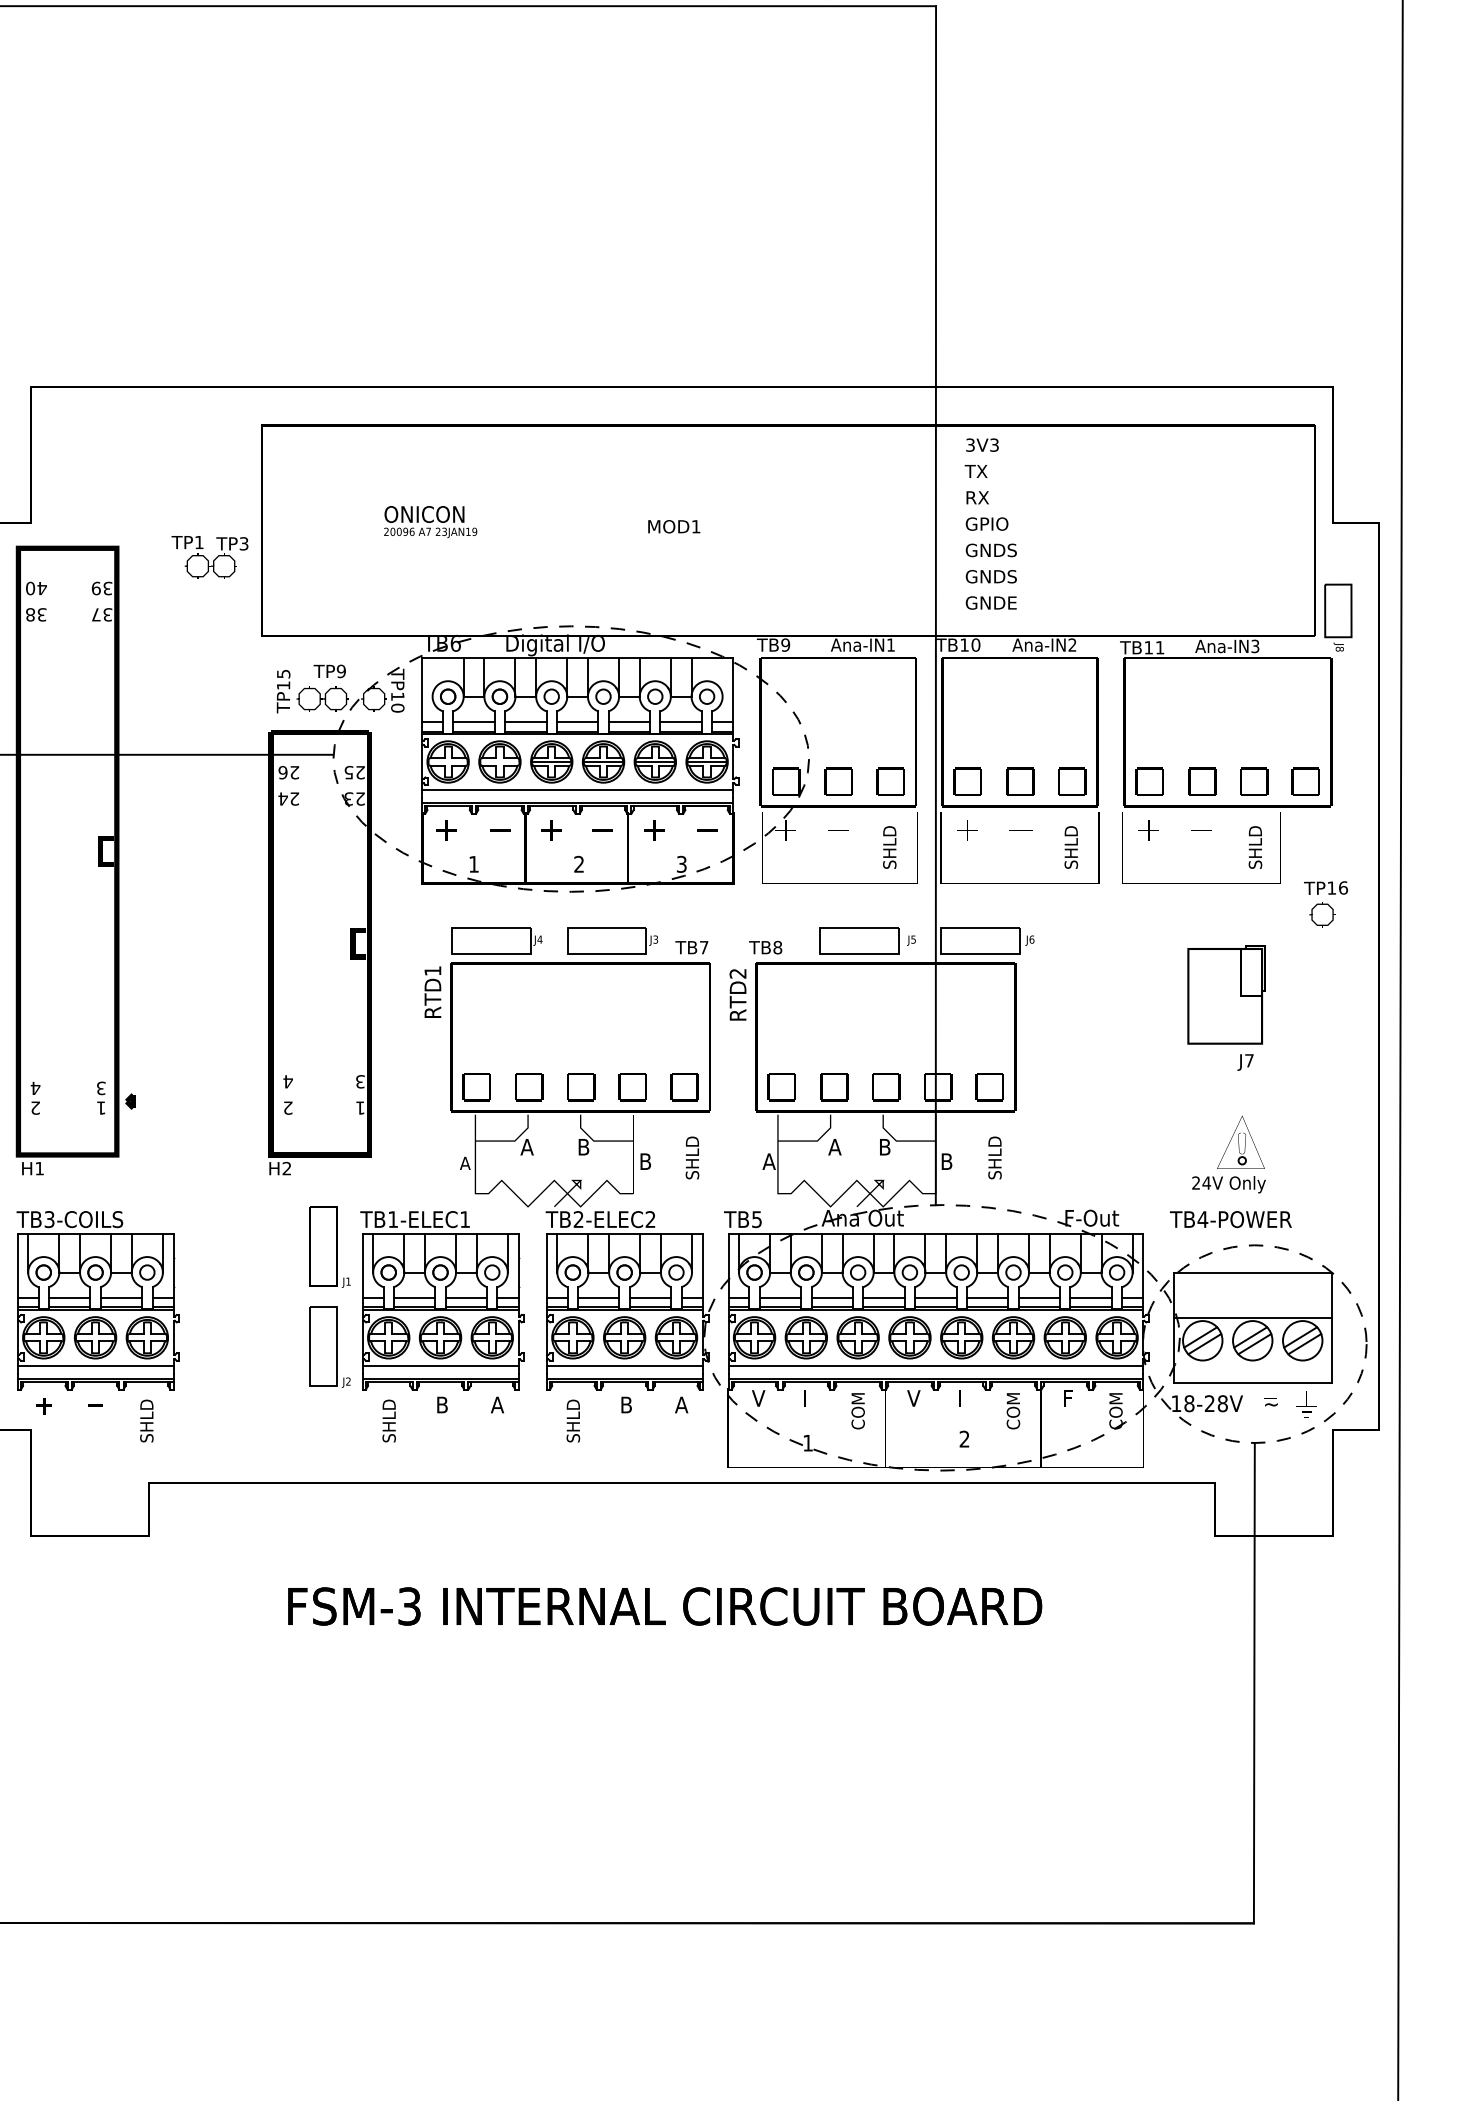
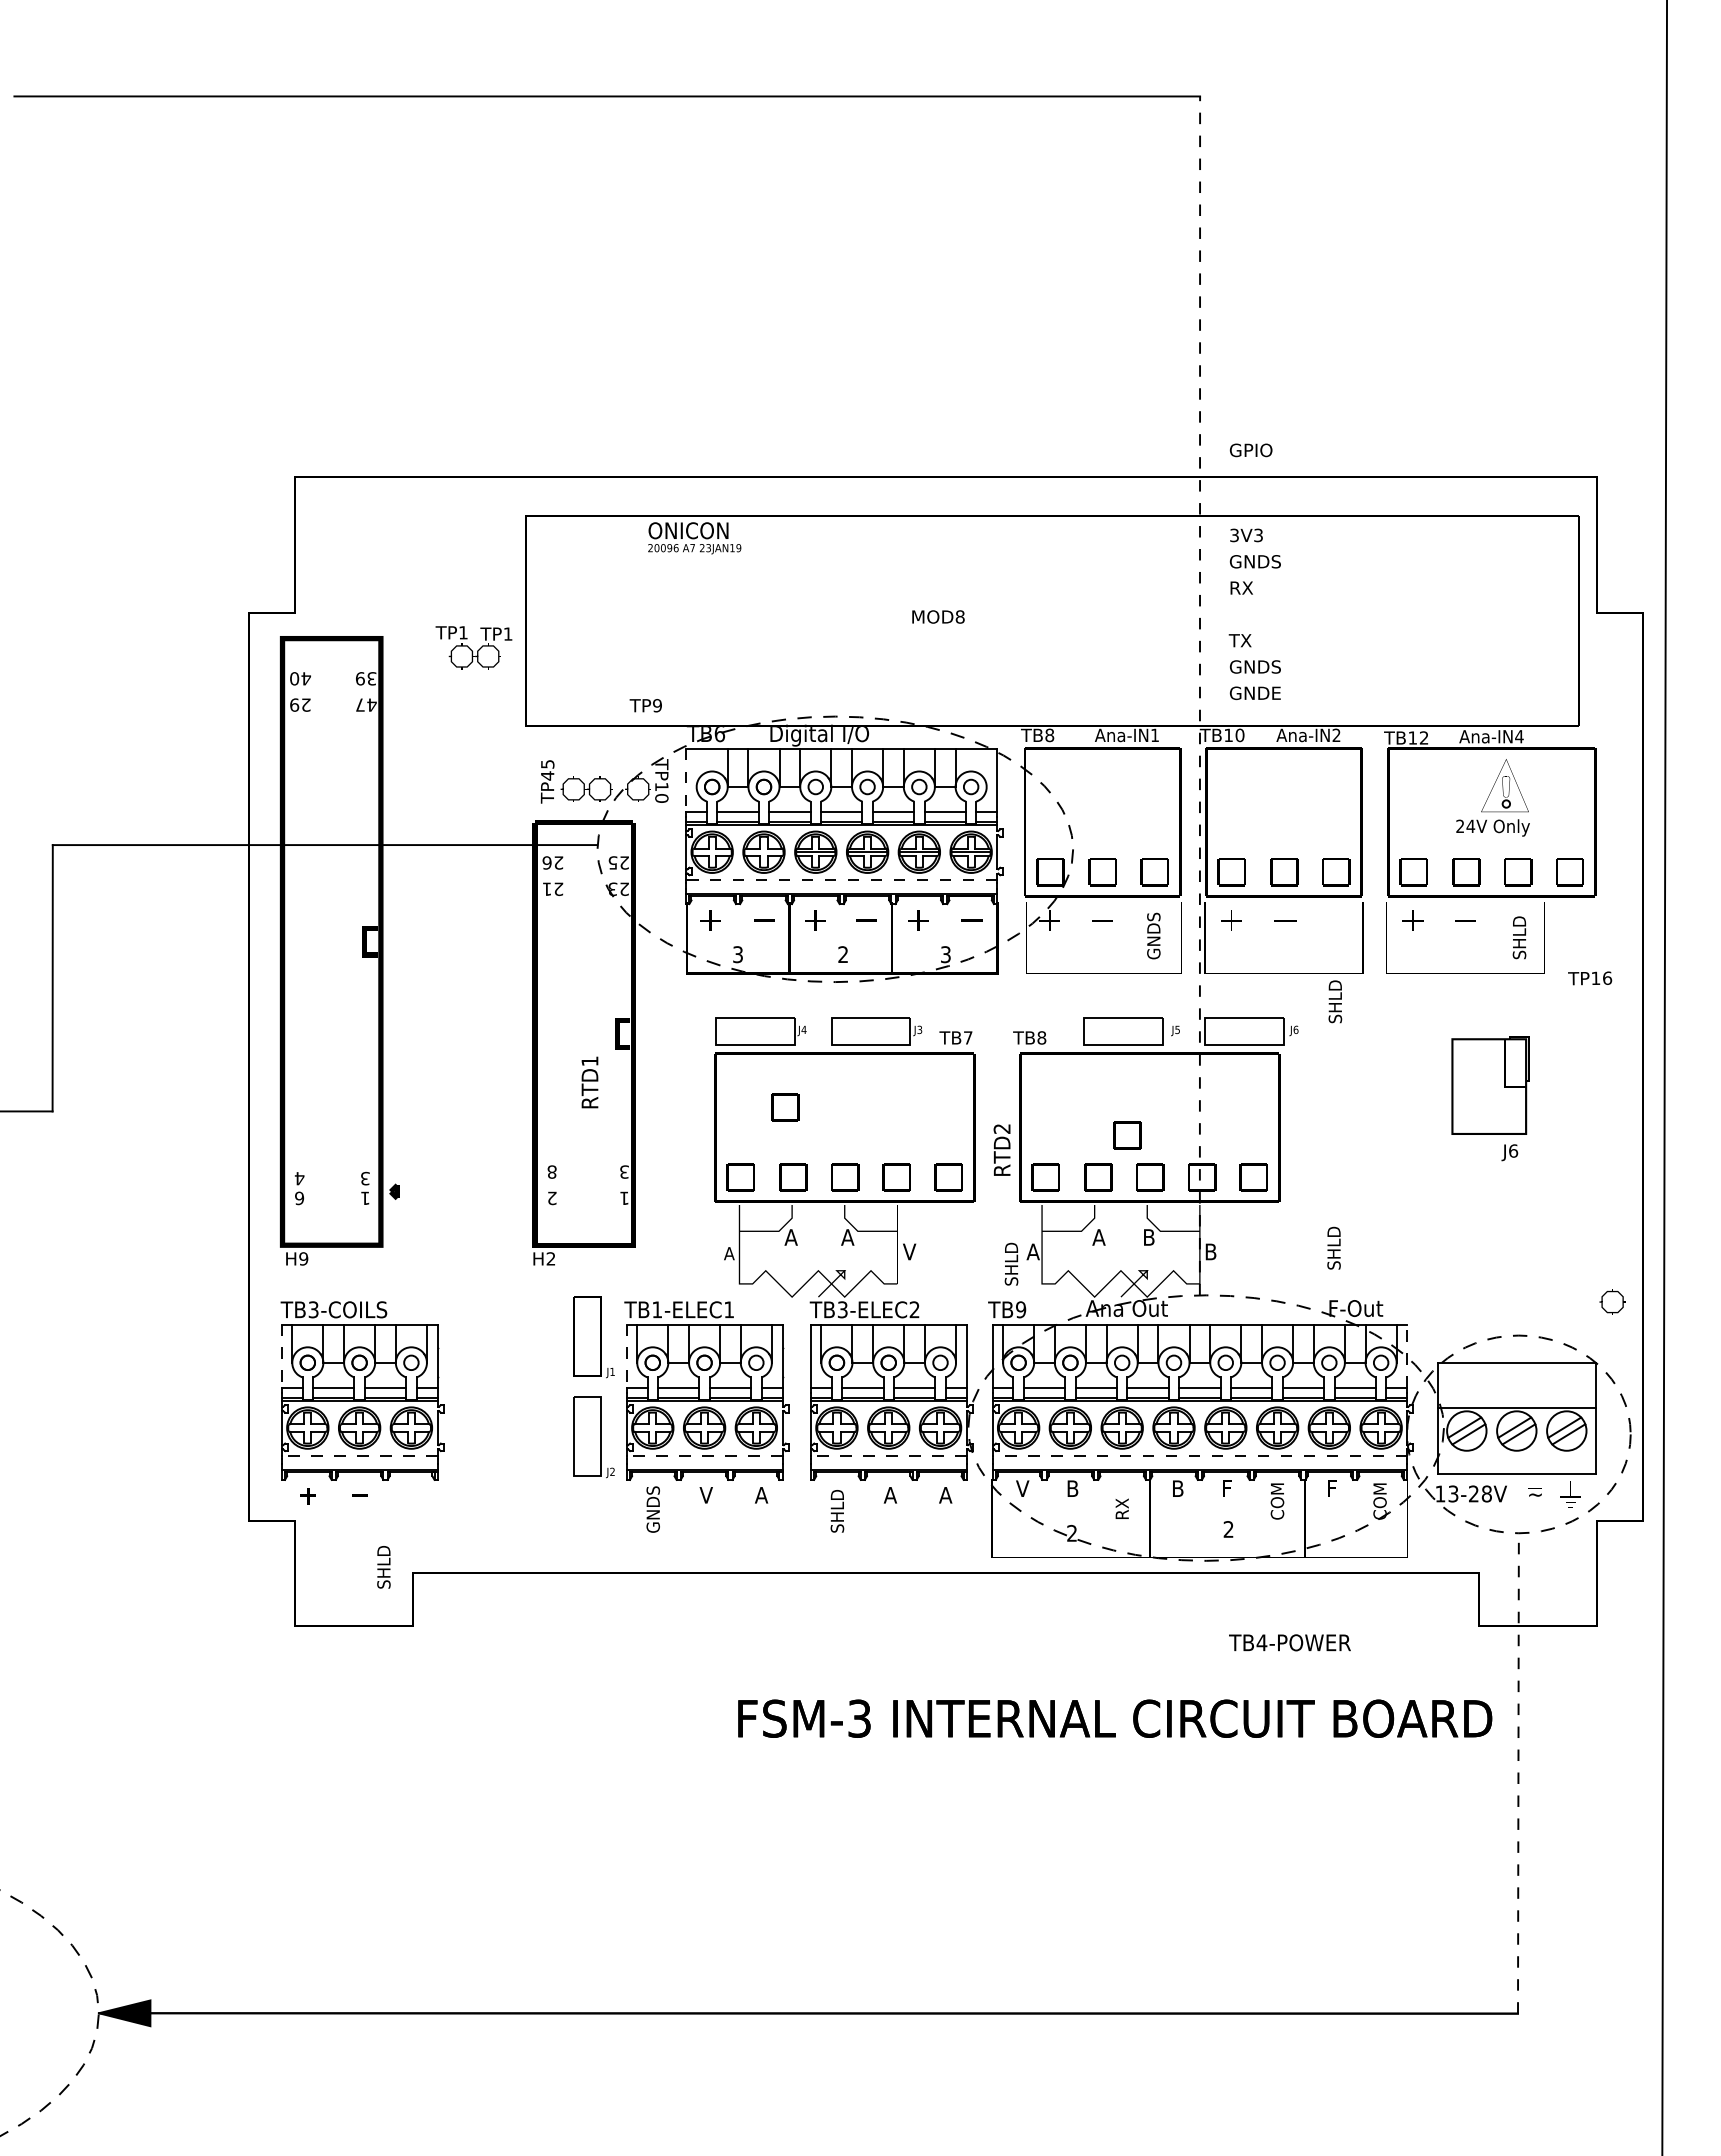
text: (990, 471) -> (1254, 561), TX -> GNDS
text: (430, 522) -> (694, 538), moved
text: (986, 524) -> (1250, 450), moved
text: (695, 526) -> (959, 616), MOD1 -> MOD8
text: (243, 543) -> (507, 633), TP3 -> TP1
text: (990, 550) -> (1254, 640), GNDS -> TX
line: (935, 605) -> (1199, 695), solid -> dashed
text: (36, 614) -> (300, 704), 38 -> 29
text: (107, 614) -> (371, 704), 37 -> 47
part: (1338, 617) -> (1602, 707), removed
text: (785, 645) -> (1049, 735), TB9 -> TB8
text: (1255, 646) -> (1519, 736), Ana-IN3 -> Ana-IN4
text: (1159, 647) -> (1423, 737), TB11 -> TB12
text: (329, 671) -> (645, 705), moved
text: (283, 685) -> (547, 775), TP15 -> TP45
line: (422, 690) -> (686, 780), solid -> dashed
line: (577, 790) -> (841, 880), solid -> dashed
text: (282, 798) -> (546, 888), 24 -> 21
text: (889, 845) -> (1153, 935), SHLD -> GNDS
text: (1071, 847) -> (1335, 1001), moved
text: (473, 864) -> (737, 954), 1 -> 3
part: (1322, 914) -> (1612, 1301), moved
text: (432, 992) -> (589, 1082), moved
text: (737, 994) -> (1001, 1149), moved
part: (521, 1017) -> (785, 1107), added
part: (863, 1045) -> (1127, 1135), added
text: (1249, 1060) -> (1513, 1150), J7 -> J6
text: (287, 1081) -> (551, 1171), 4 -> 8
text: (35, 1108) -> (299, 1198), 2 -> 6
text: (583, 1147) -> (847, 1237), B -> A
part: (1228, 1154) -> (1492, 797), moved
text: (692, 1157) -> (1011, 1263), moved
text: (994, 1157) -> (1333, 1247), moved
text: (645, 1161) -> (909, 1251), B -> V
text: (39, 1168) -> (303, 1258), H1 -> H9
text: (578, 1219) -> (842, 1309), TB2-ELEC2 -> TB3-ELEC2
text: (757, 1219) -> (1021, 1309), TB5 -> TB9
text: (1230, 1219) -> (1289, 1642), moved
line: (17, 1266) -> (281, 1356), solid -> dashed
line: (362, 1266) -> (626, 1356), solid -> dashed
line: (1143, 1266) -> (1407, 1356), solid -> dashed
line: (95, 1366) -> (359, 1456), solid -> dashed
line: (440, 1366) -> (704, 1456), solid -> dashed
line: (624, 1366) -> (888, 1456), solid -> dashed
line: (935, 1366) -> (1199, 1456), solid -> dashed
text: (964, 1394) -> (1228, 1484), I -> F
text: (808, 1398) -> (1072, 1488), I -> B
text: (913, 1398) -> (1177, 1488), V -> B
text: (1189, 1403) -> (1453, 1493), 18-28V -> 13-28V
text: (441, 1405) -> (705, 1495), B -> V
text: (626, 1405) -> (890, 1495), B -> A
text: (857, 1411) -> (1121, 1501), COM -> RX
text: (388, 1419) -> (652, 1509), SHLD -> GNDS
text: (146, 1421) -> (383, 1567), moved
text: (807, 1442) -> (1071, 1532), 1 -> 2
text: (665, 1606) -> (1115, 1718), moved
line: (1254, 1682) -> (1518, 1772), solid -> dashed

